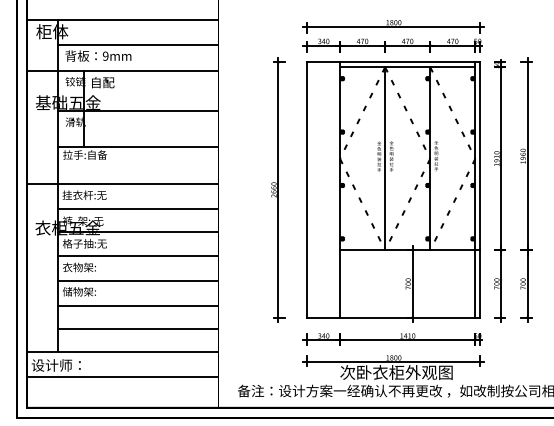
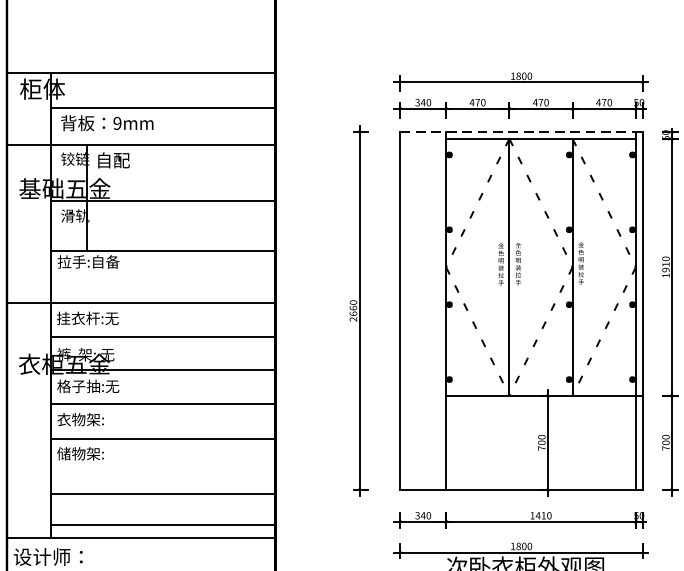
line: (394, 62) -> (522, 132), solid -> dashed
line: (138, 306) -> (163, 494), moved
line: (138, 328) -> (163, 524), moved

